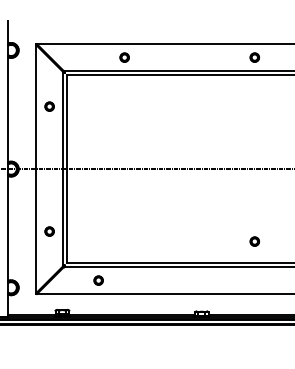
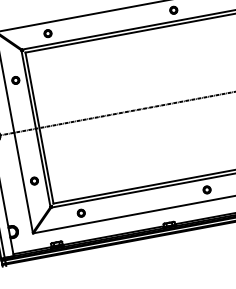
part: (124, 57) -> (47, 33), moved
part: (254, 241) -> (206, 189), moved

